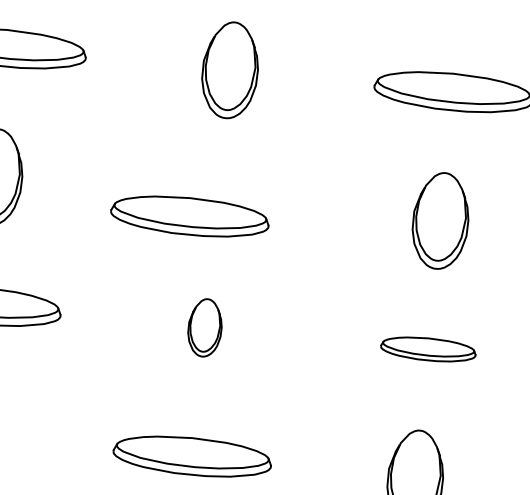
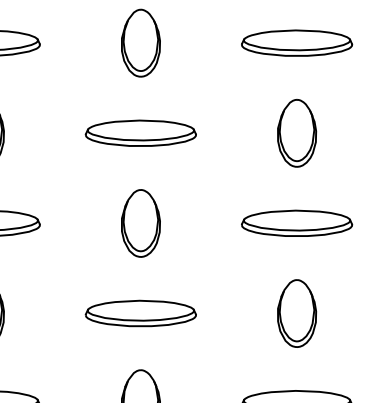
part: (189, 215) -> (140, 132), moved
part: (204, 327) -> (140, 223), size x1.67
part: (428, 348) -> (297, 222), size x1.67

